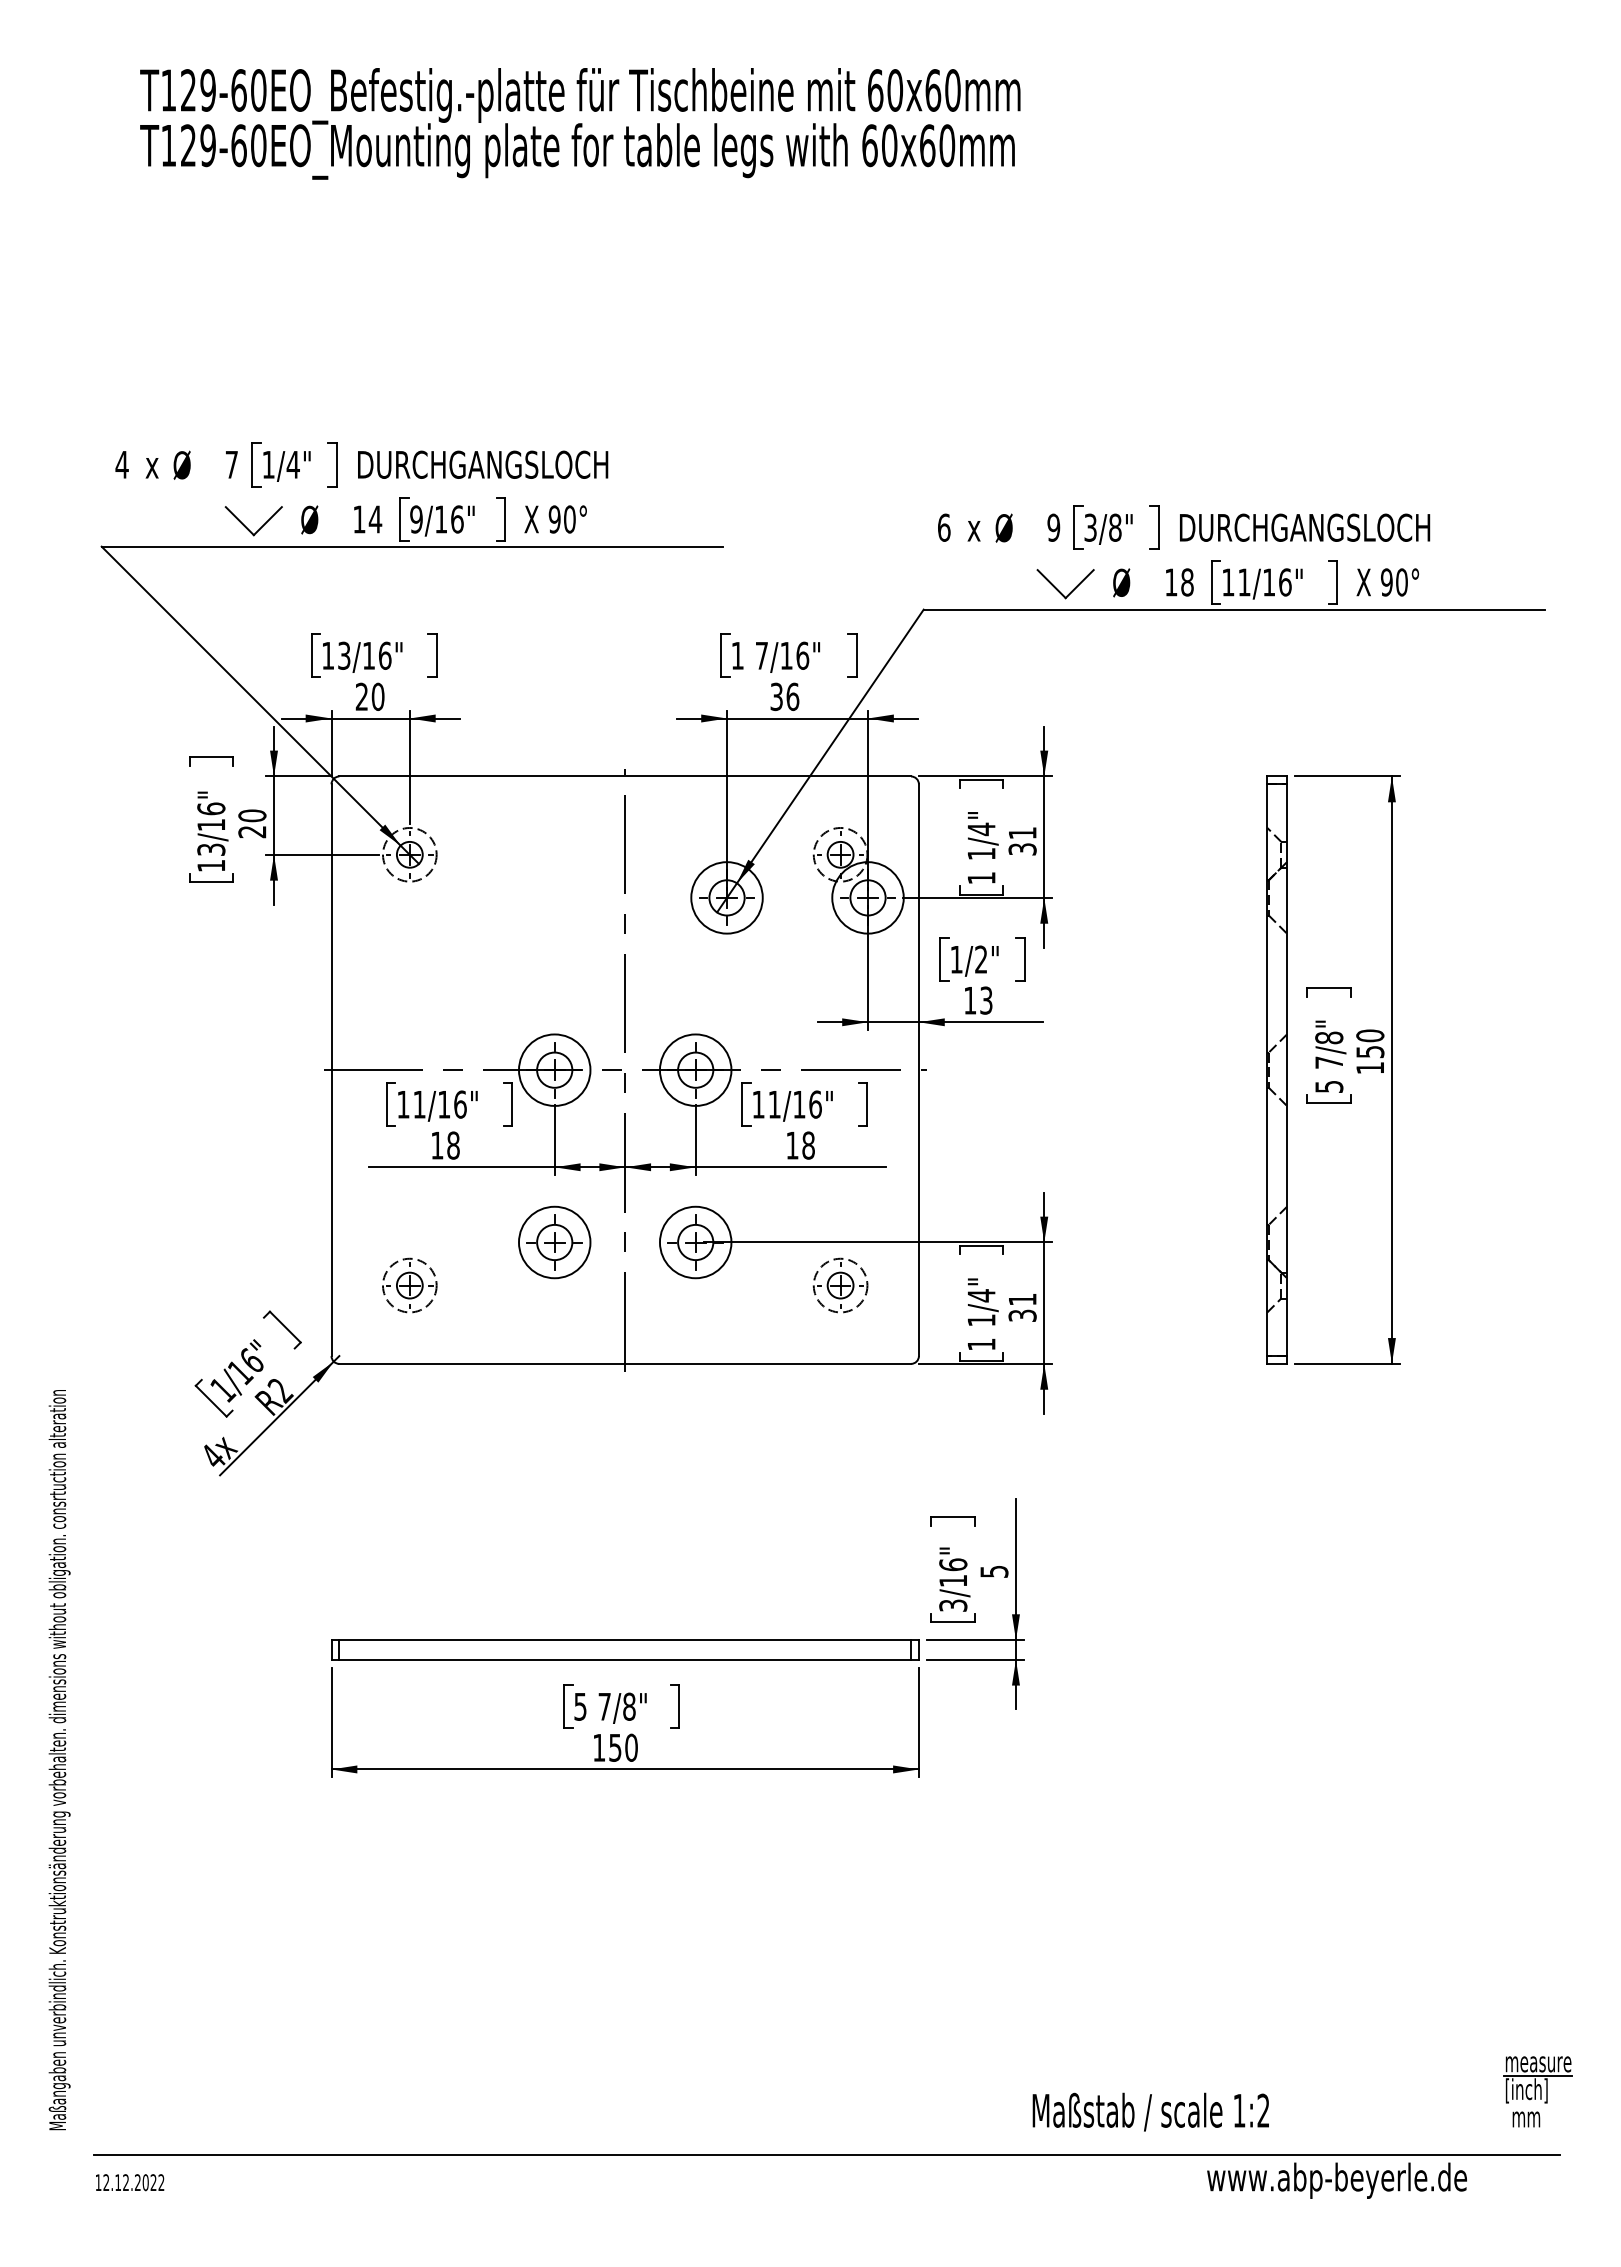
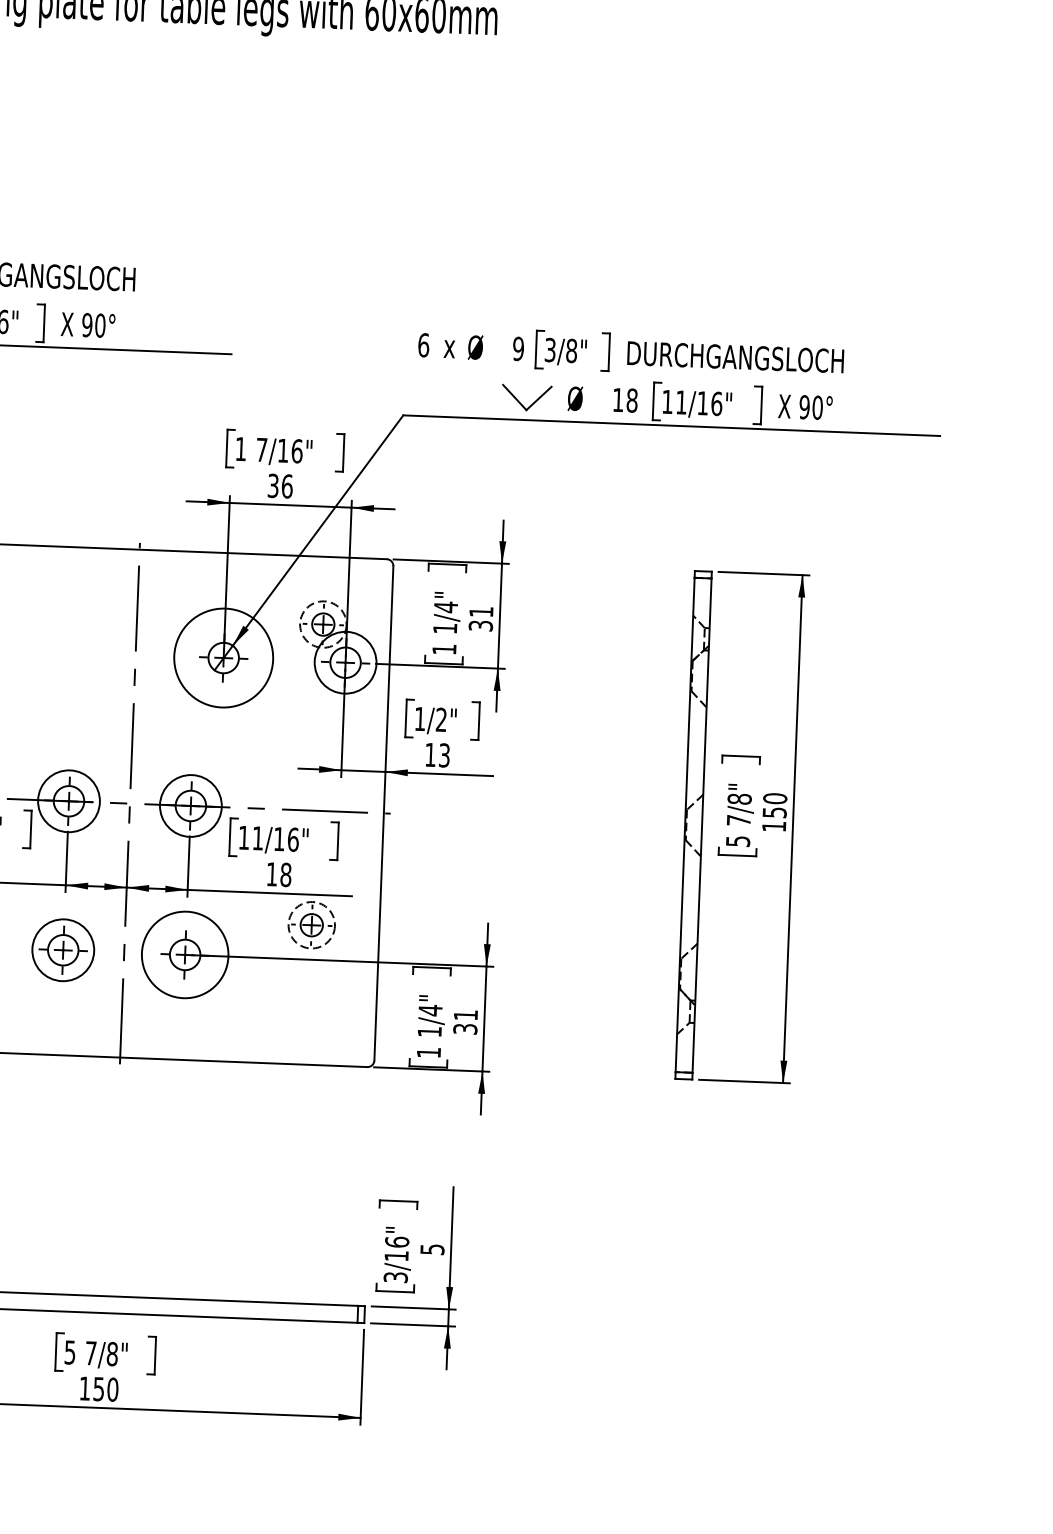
circle: (726, 897) -> (223, 657), size x1.6
circle: (695, 1242) -> (184, 954), size x1.4
part: (840, 1285) -> (311, 925), moved

